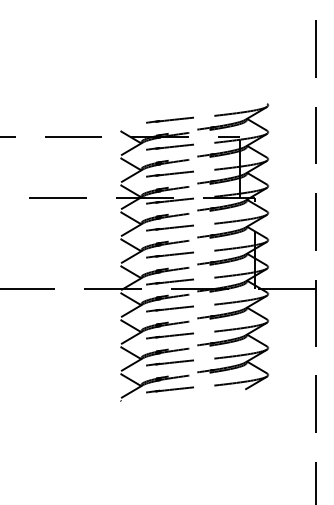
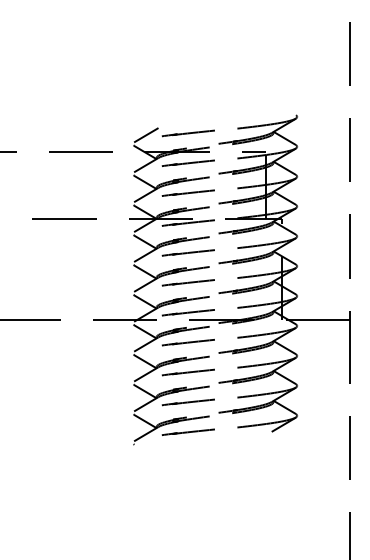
line: (132, 121) -> (146, 134), added

